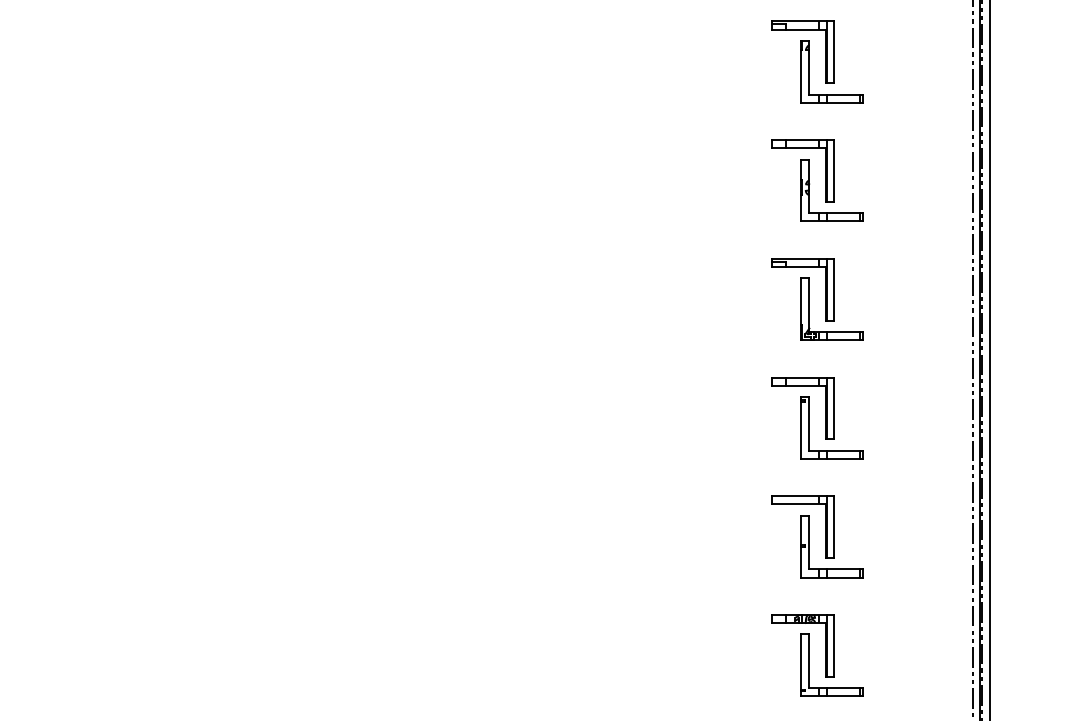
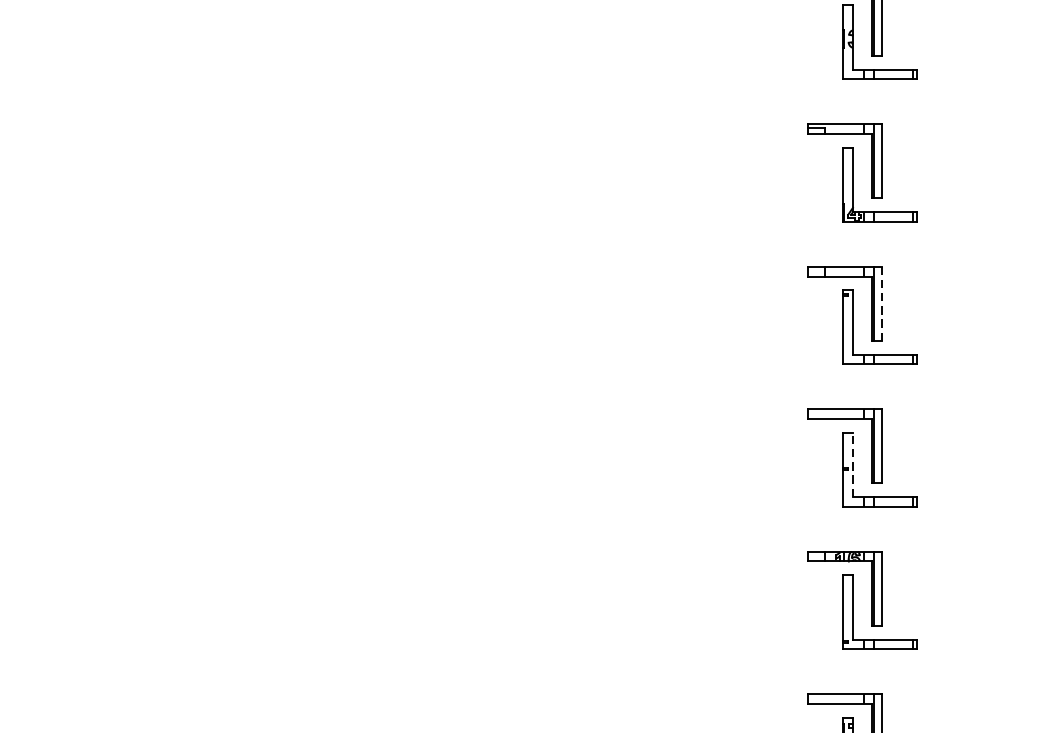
line: (833, 408) -> (881, 303), solid -> dashed
line: (809, 542) -> (853, 464), solid -> dashed

